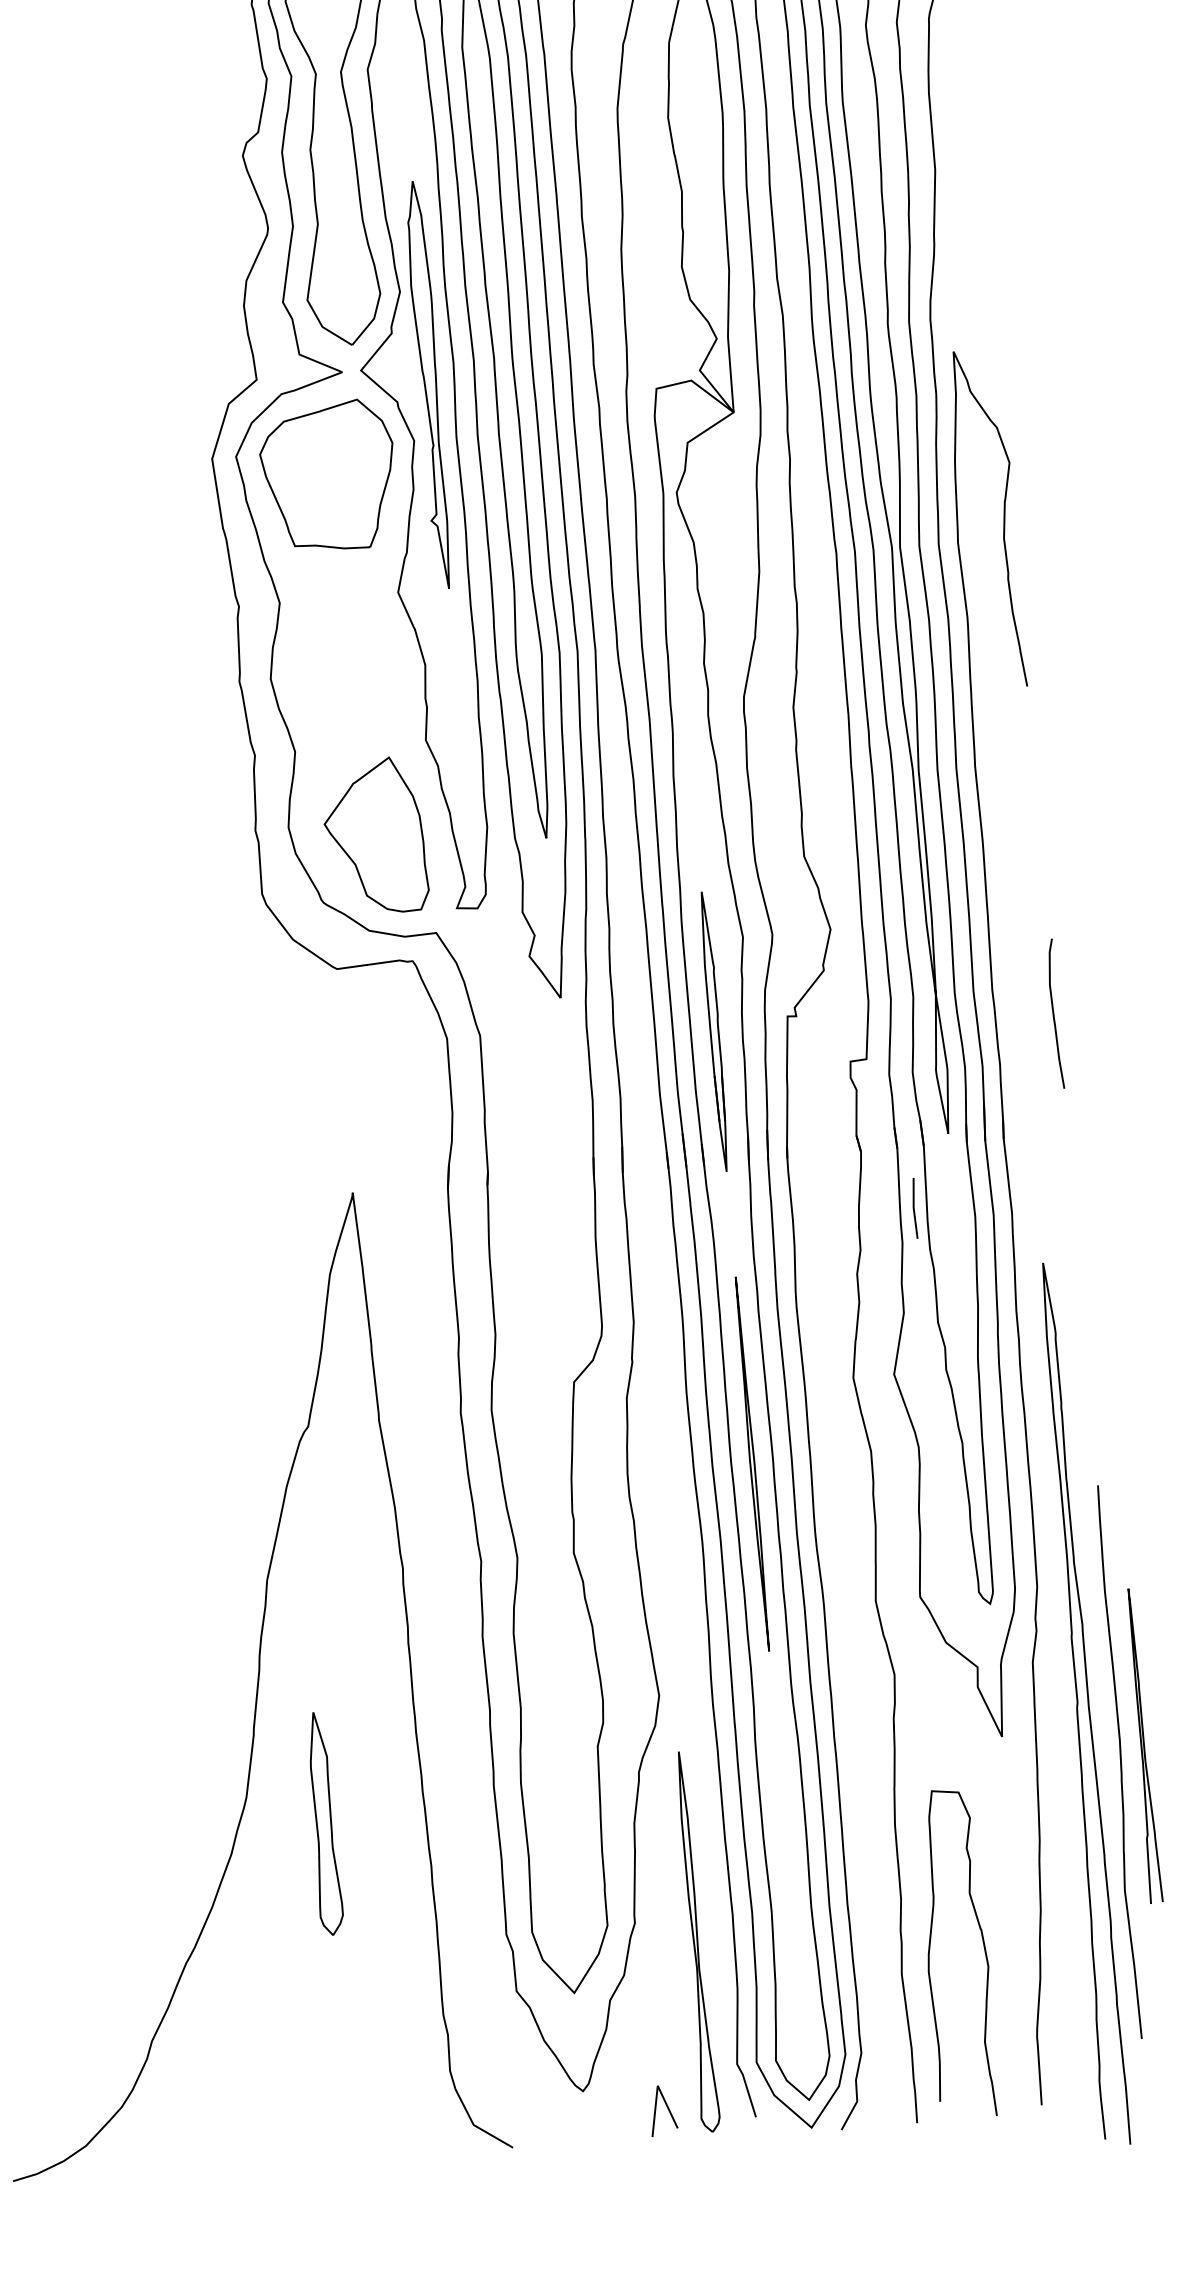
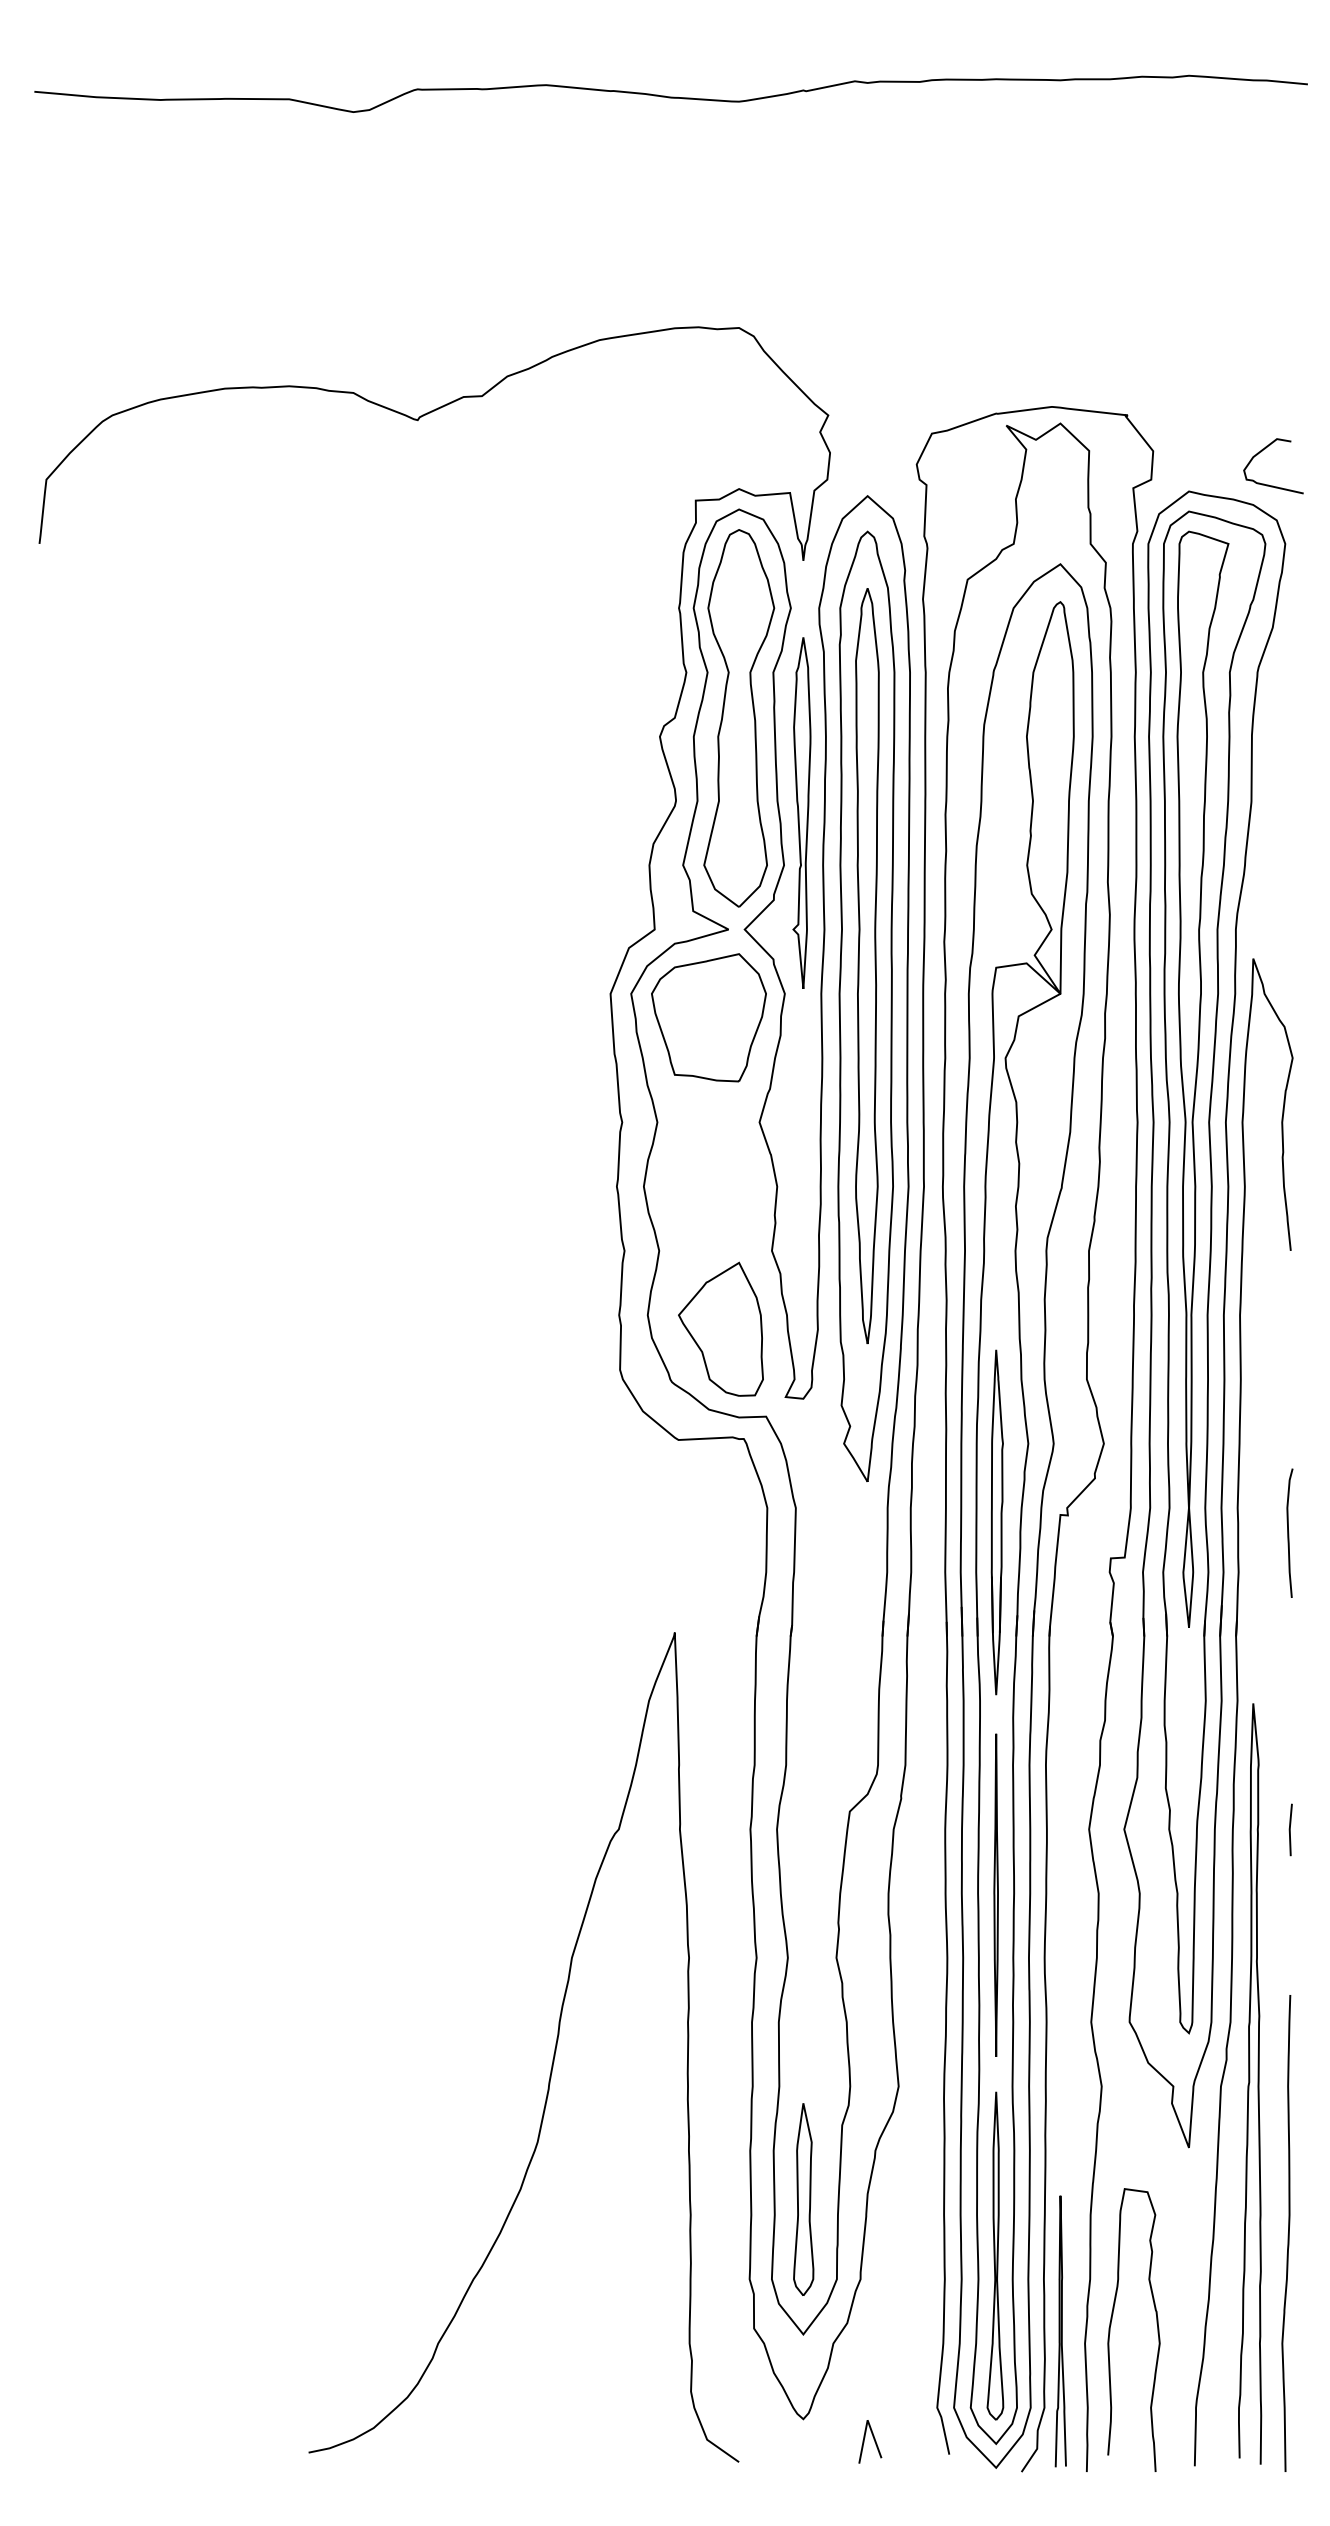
part: (428, 384) -> (801, 812), moved
part: (714, 1031) -> (996, 1522), size x1.43
line: (914, 1207) -> (1290, 1829), moved
curve: (1079, 1702) -> (1250, 2082), moved
curve: (1142, 1746) -> (1060, 2331), moved
curve: (1119, 1763) -> (1287, 2234), moved
part: (323, 1823) -> (803, 2199), moved
part: (694, 1941) -> (995, 2255), moved

